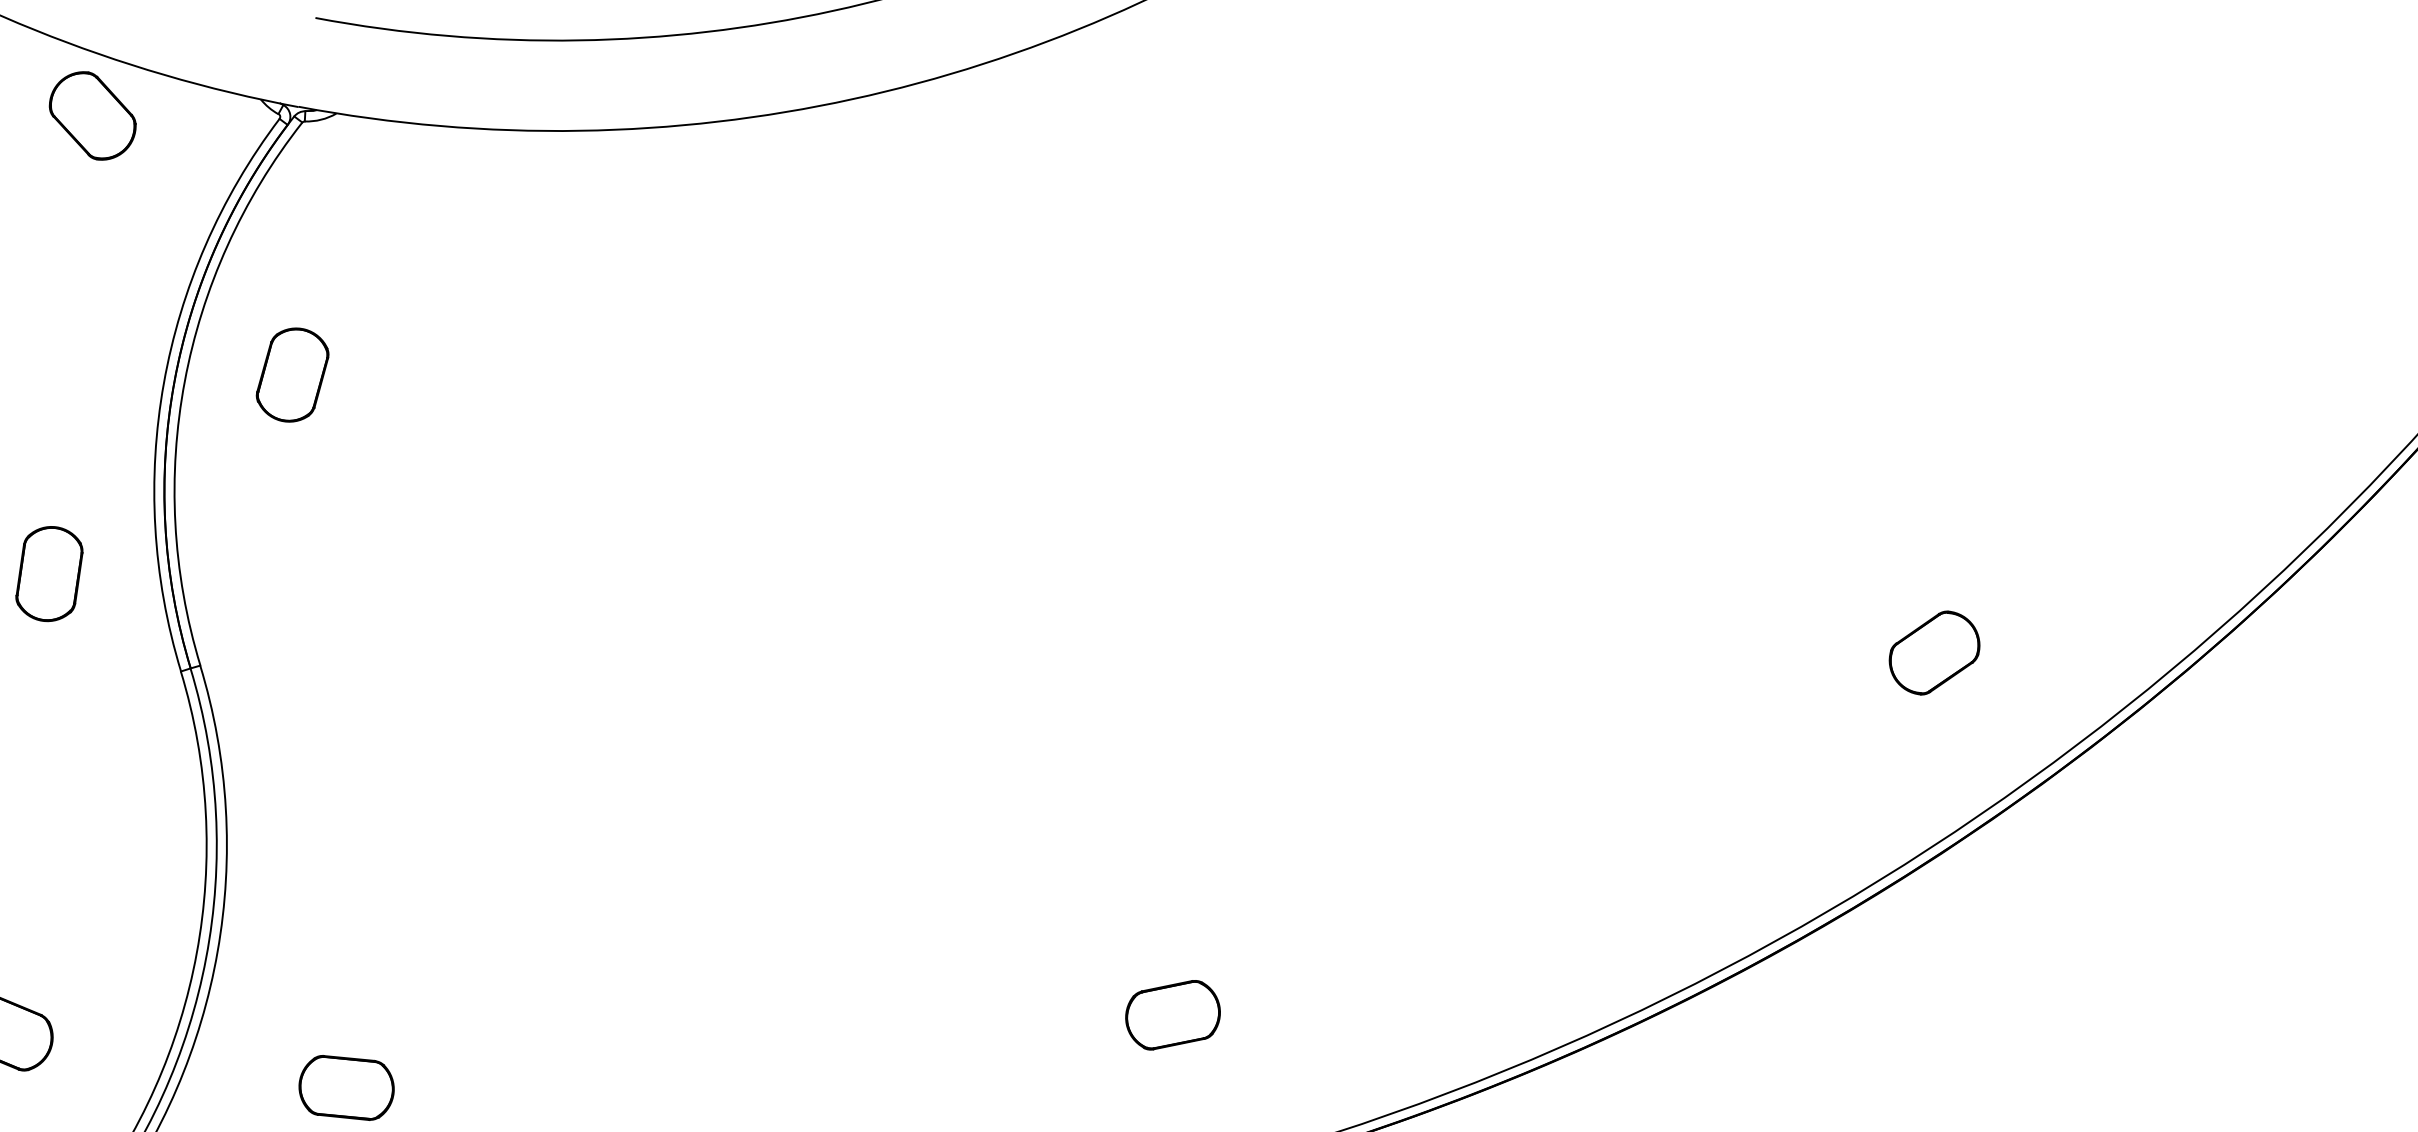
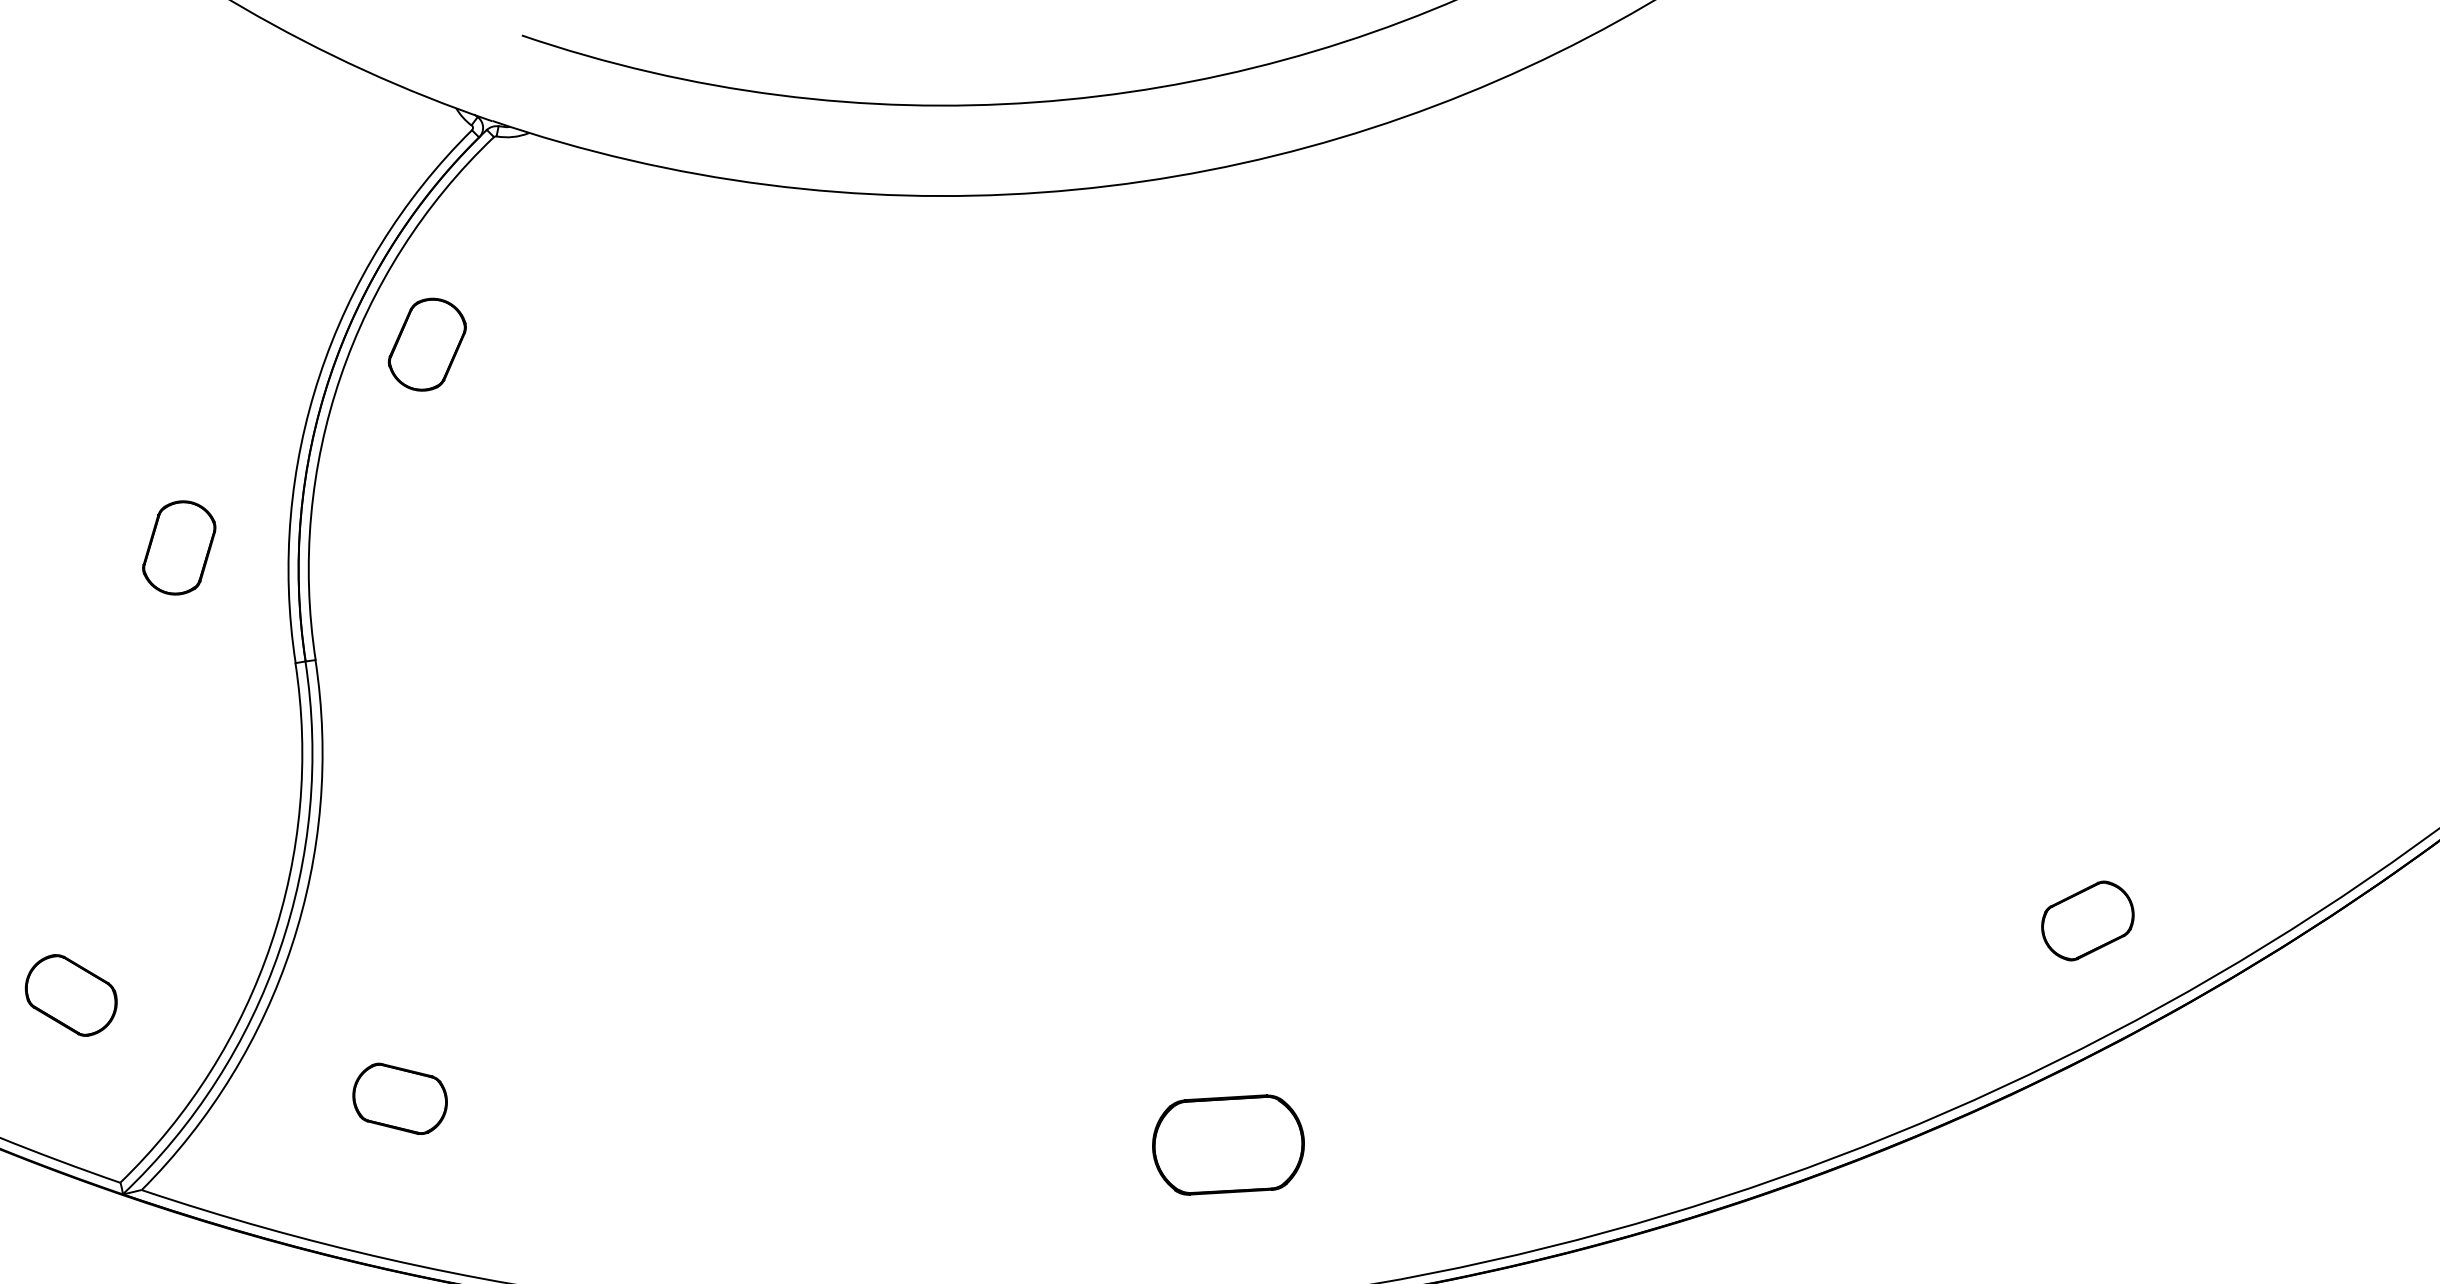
part: (92, 115) -> (287, 100), removed
part: (291, 375) -> (426, 344), moved
part: (1934, 652) -> (2087, 920), moved
part: (1173, 1014) -> (1228, 1144), size x1.6

